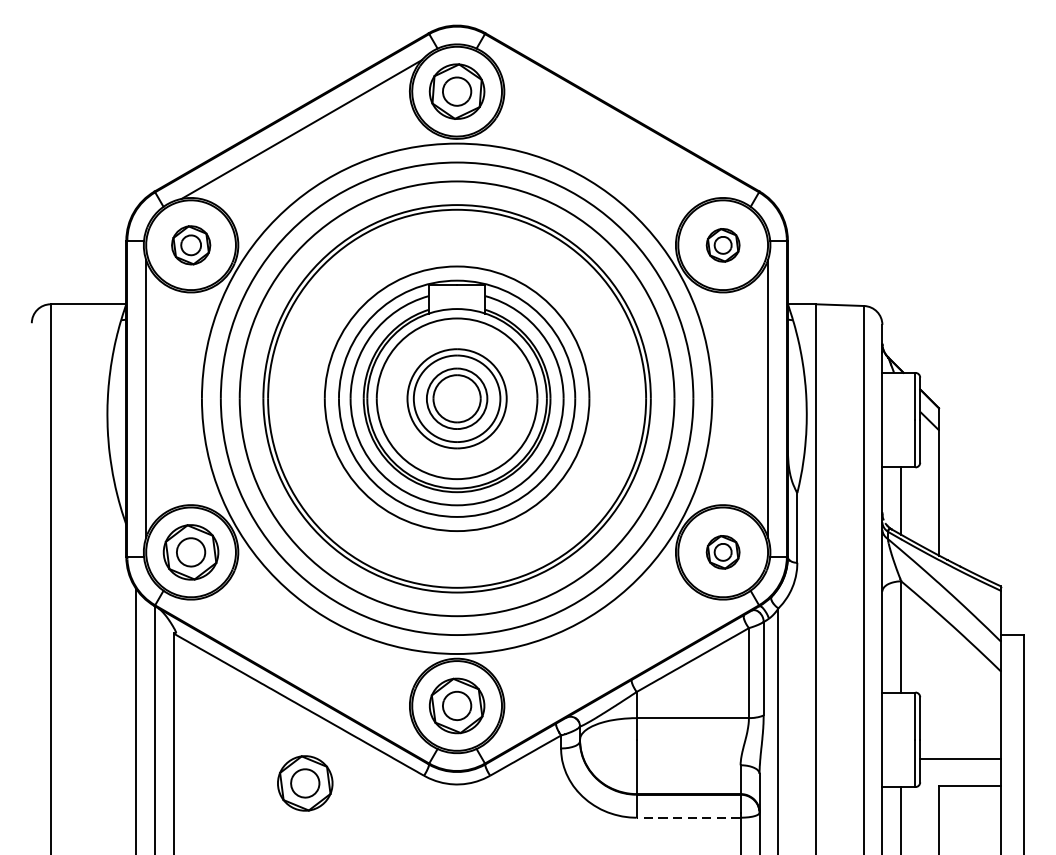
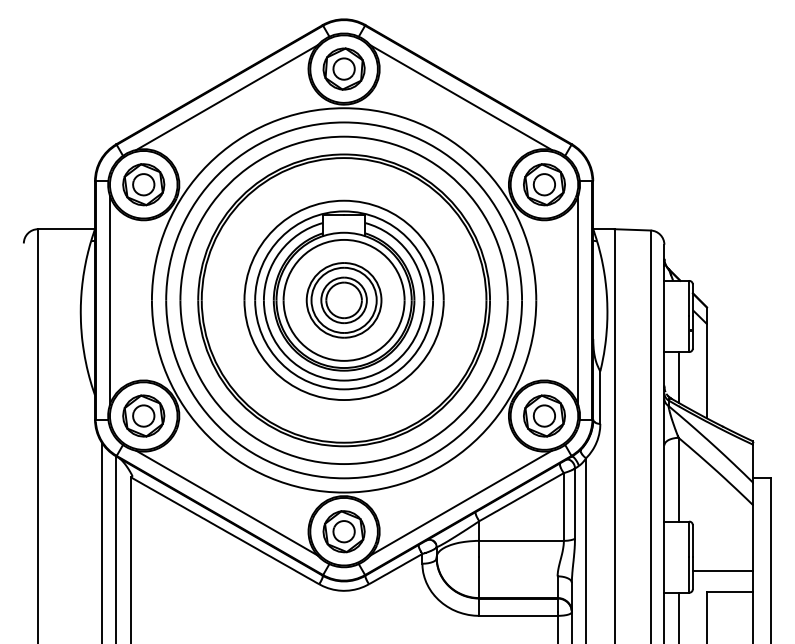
line: (611, 129) -> (460, 97), added
part: (190, 244) -> (143, 184), size x1.43
part: (723, 244) -> (544, 184), size x1.67
part: (723, 551) -> (544, 415), size x1.67
line: (300, 667) -> (226, 502), added
line: (611, 667) -> (460, 502), added
part: (304, 782) -> (229, 589), removed
line: (687, 817) -> (517, 615), dashed -> solid

